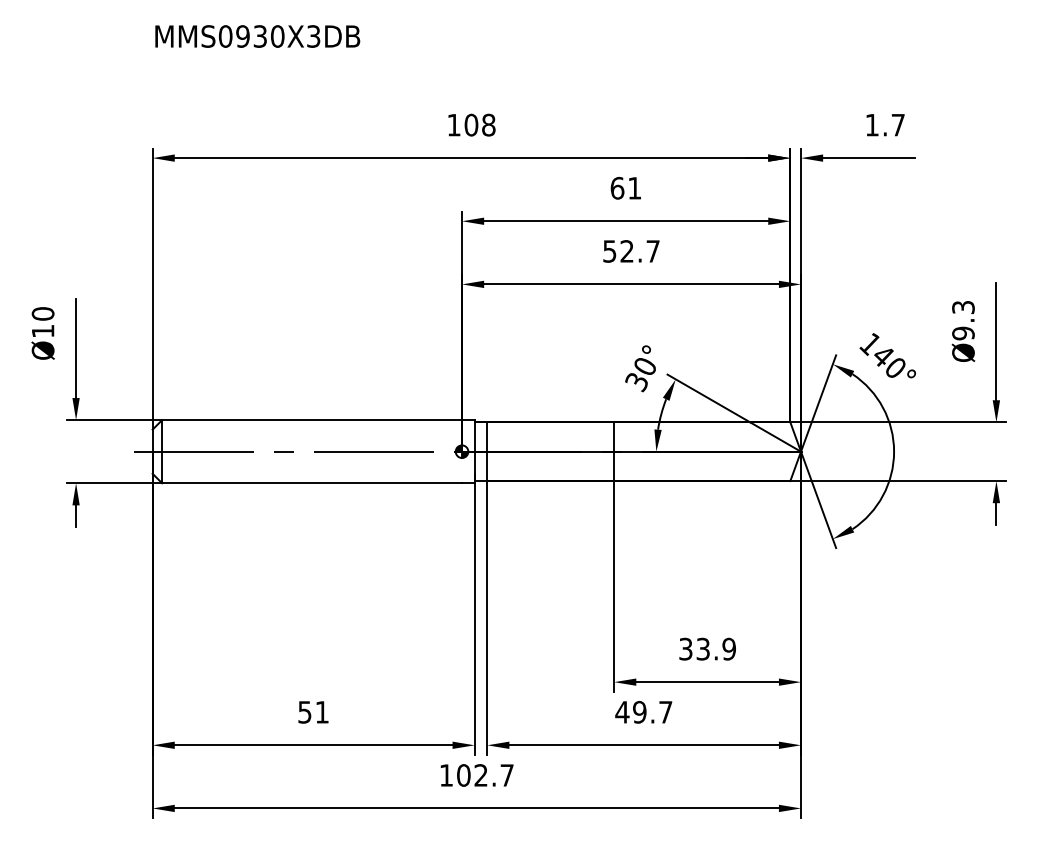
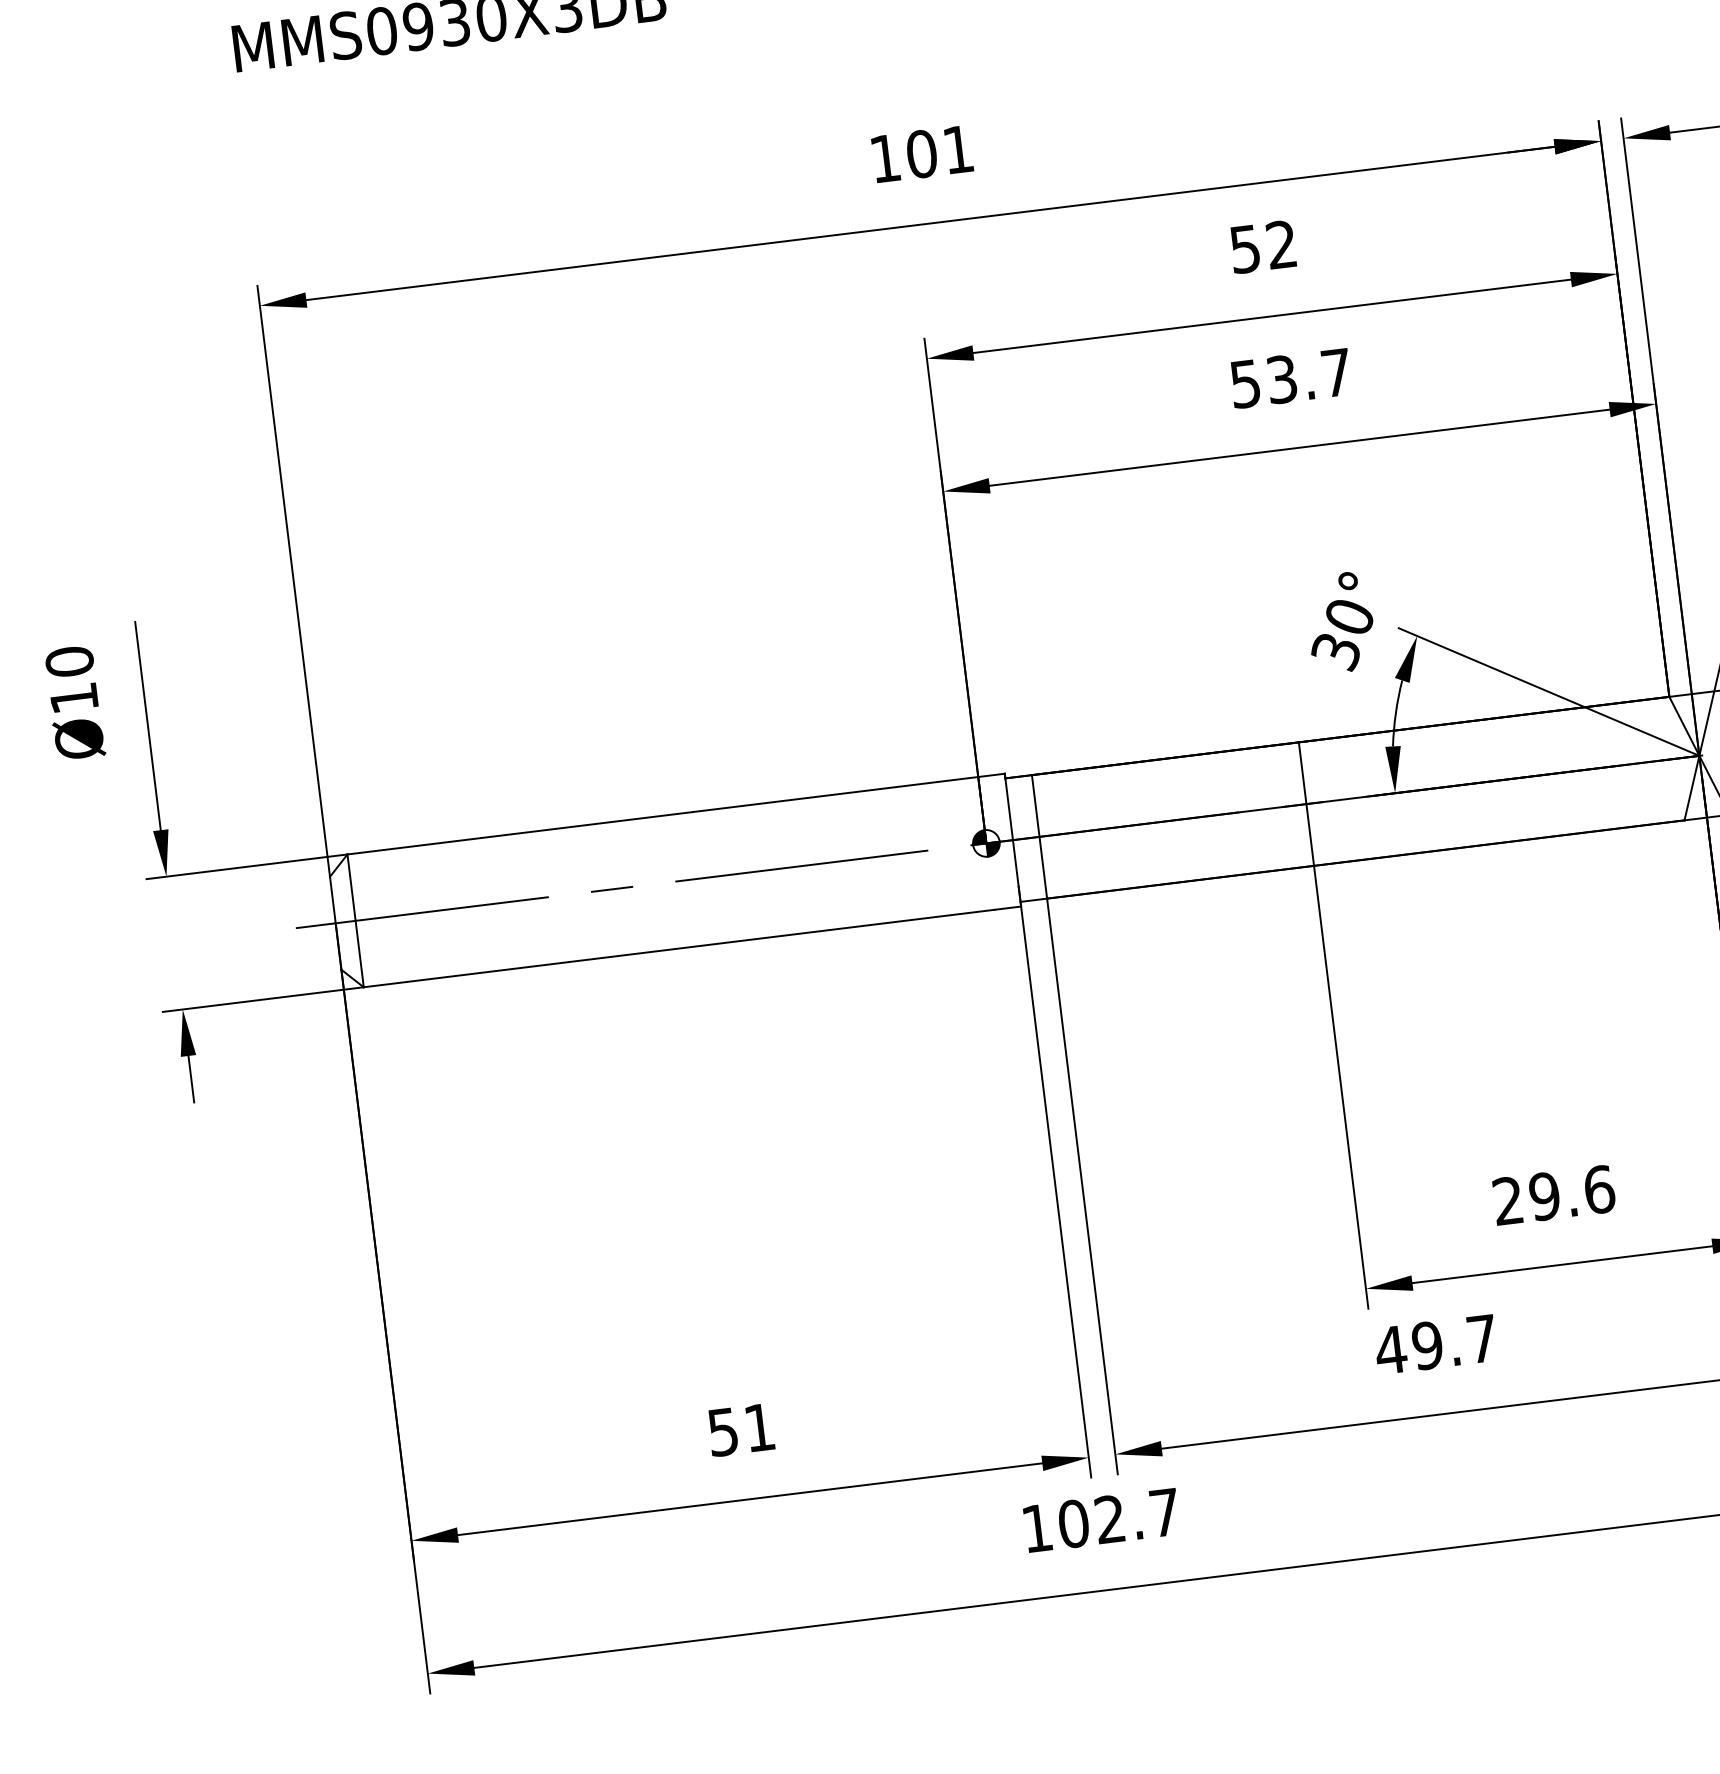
text: (488, 124) -> (957, 148), 108 -> 101
text: (625, 187) -> (1261, 245), 61 -> 52
text: (626, 251) -> (1280, 379), 52.7 -> 53.7
text: (707, 648) -> (1553, 1193), 33.9 -> 29.6

